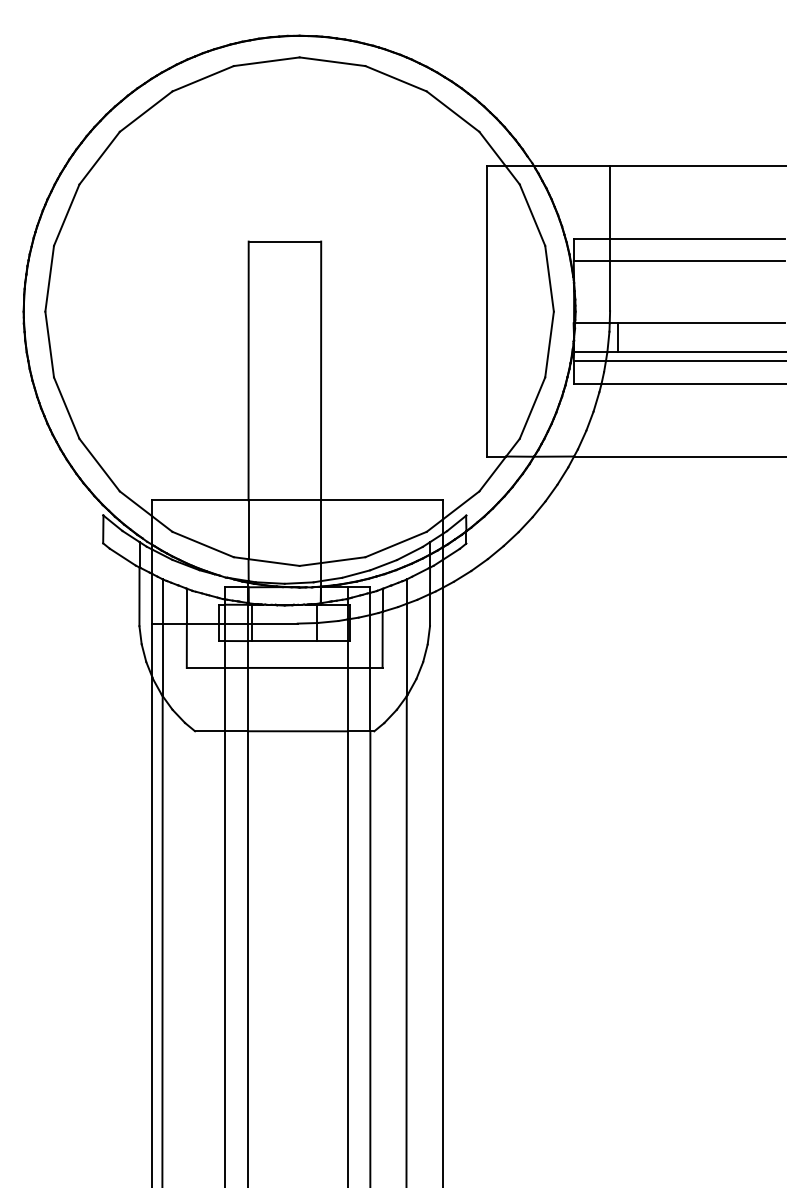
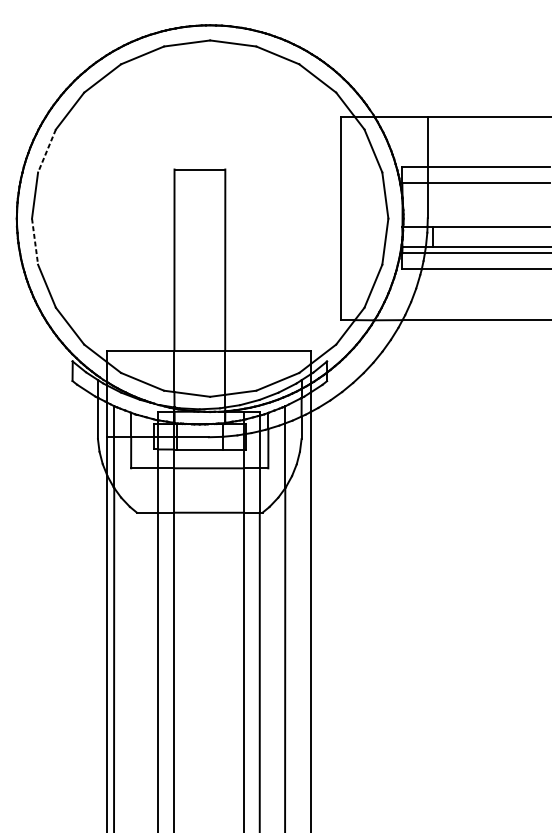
line: (66, 215) -> (46, 151), solid -> dashed
line: (49, 345) -> (34, 242), solid -> dashed

